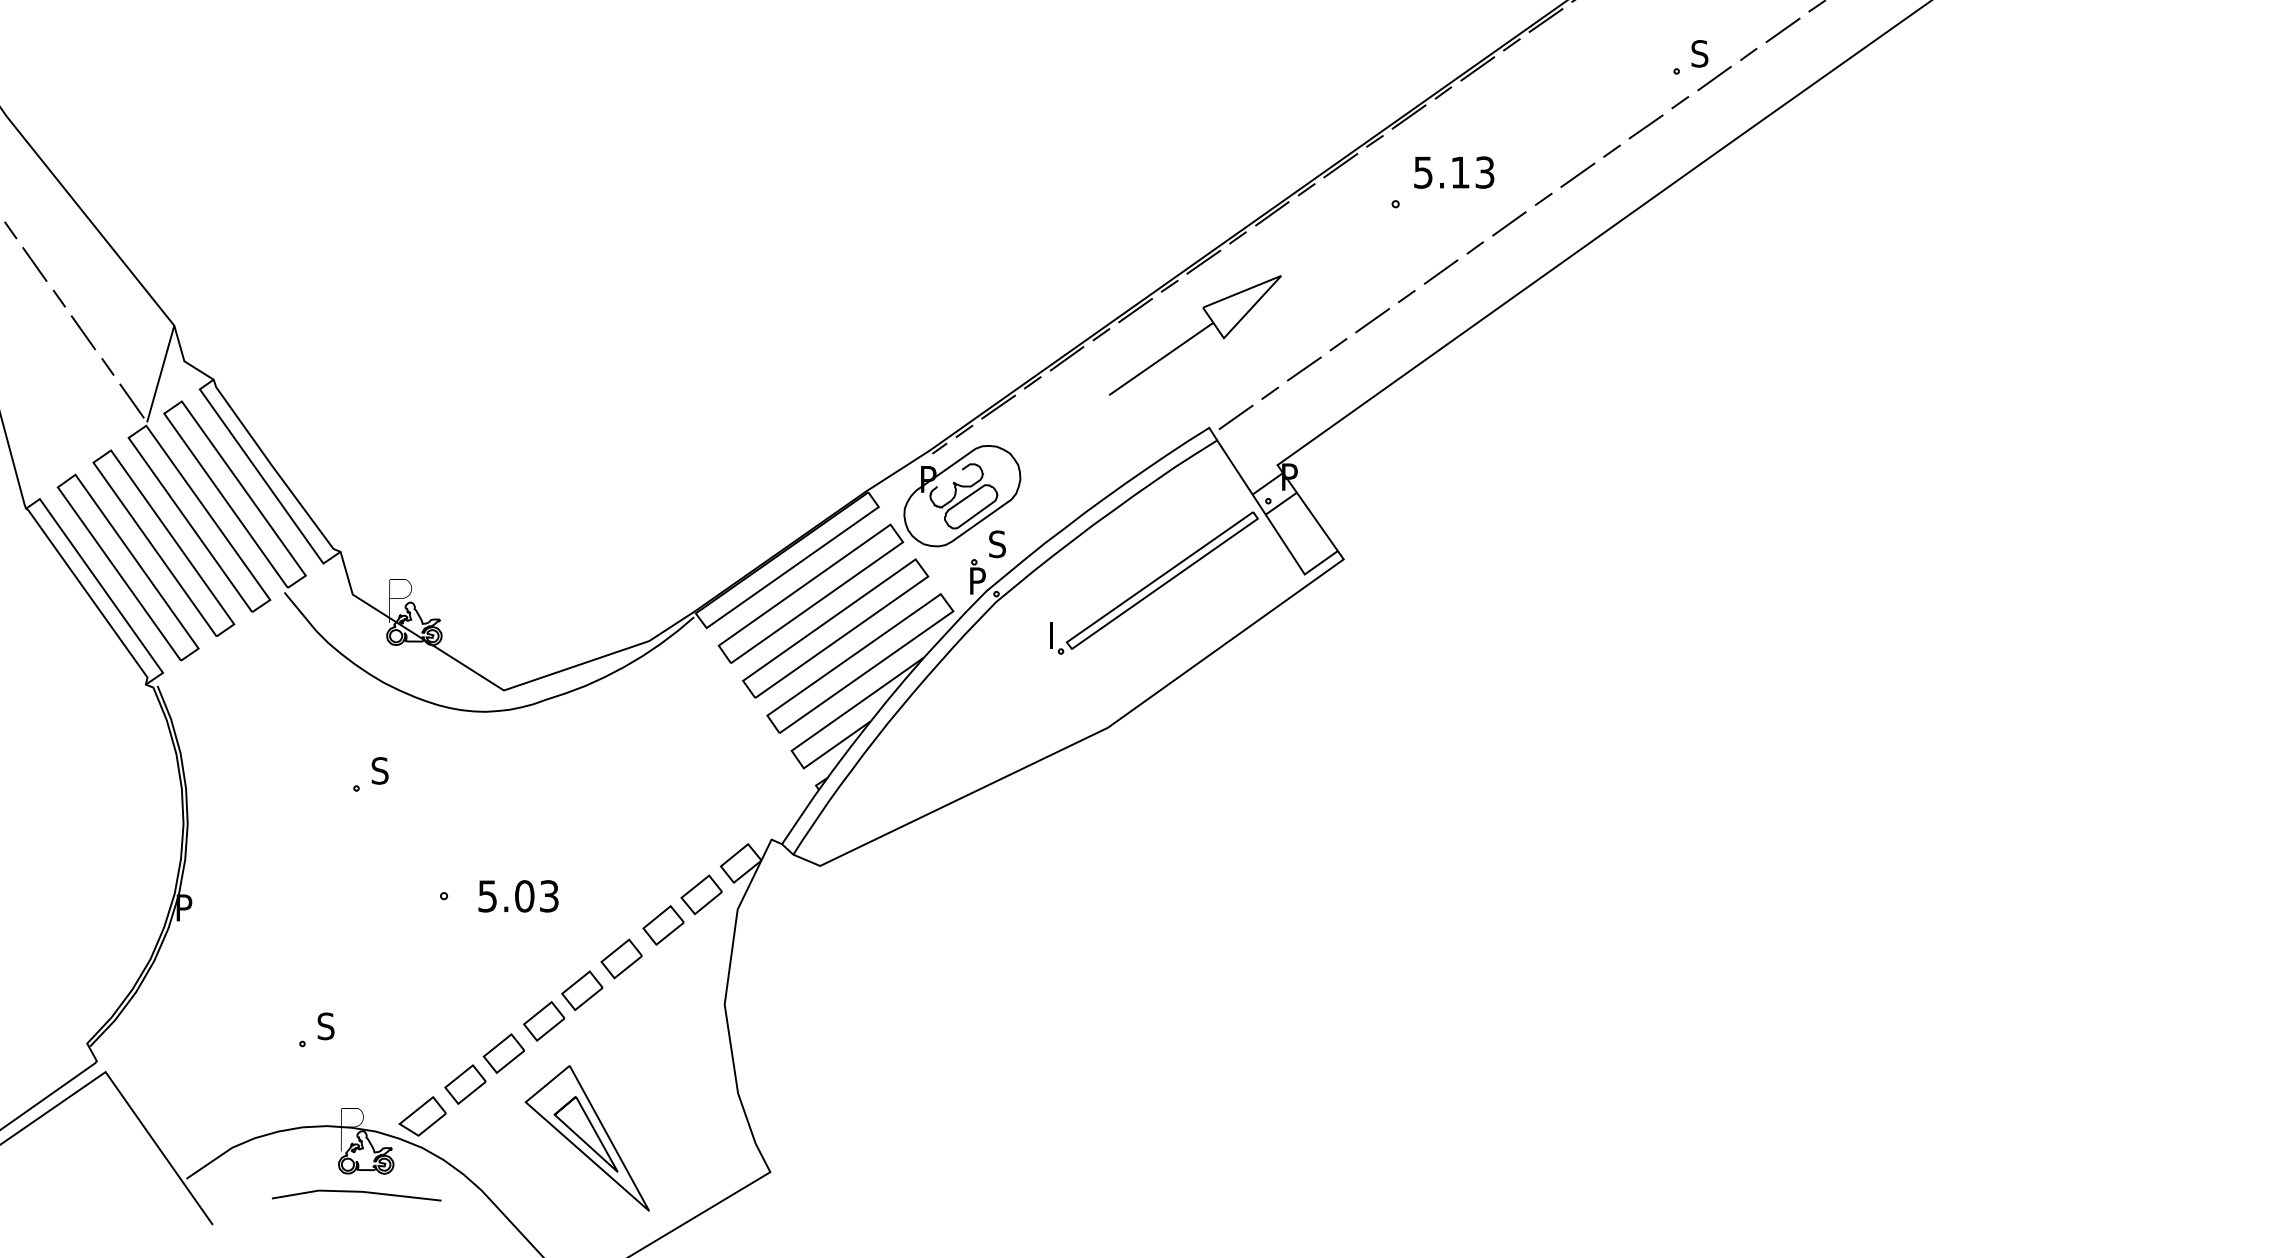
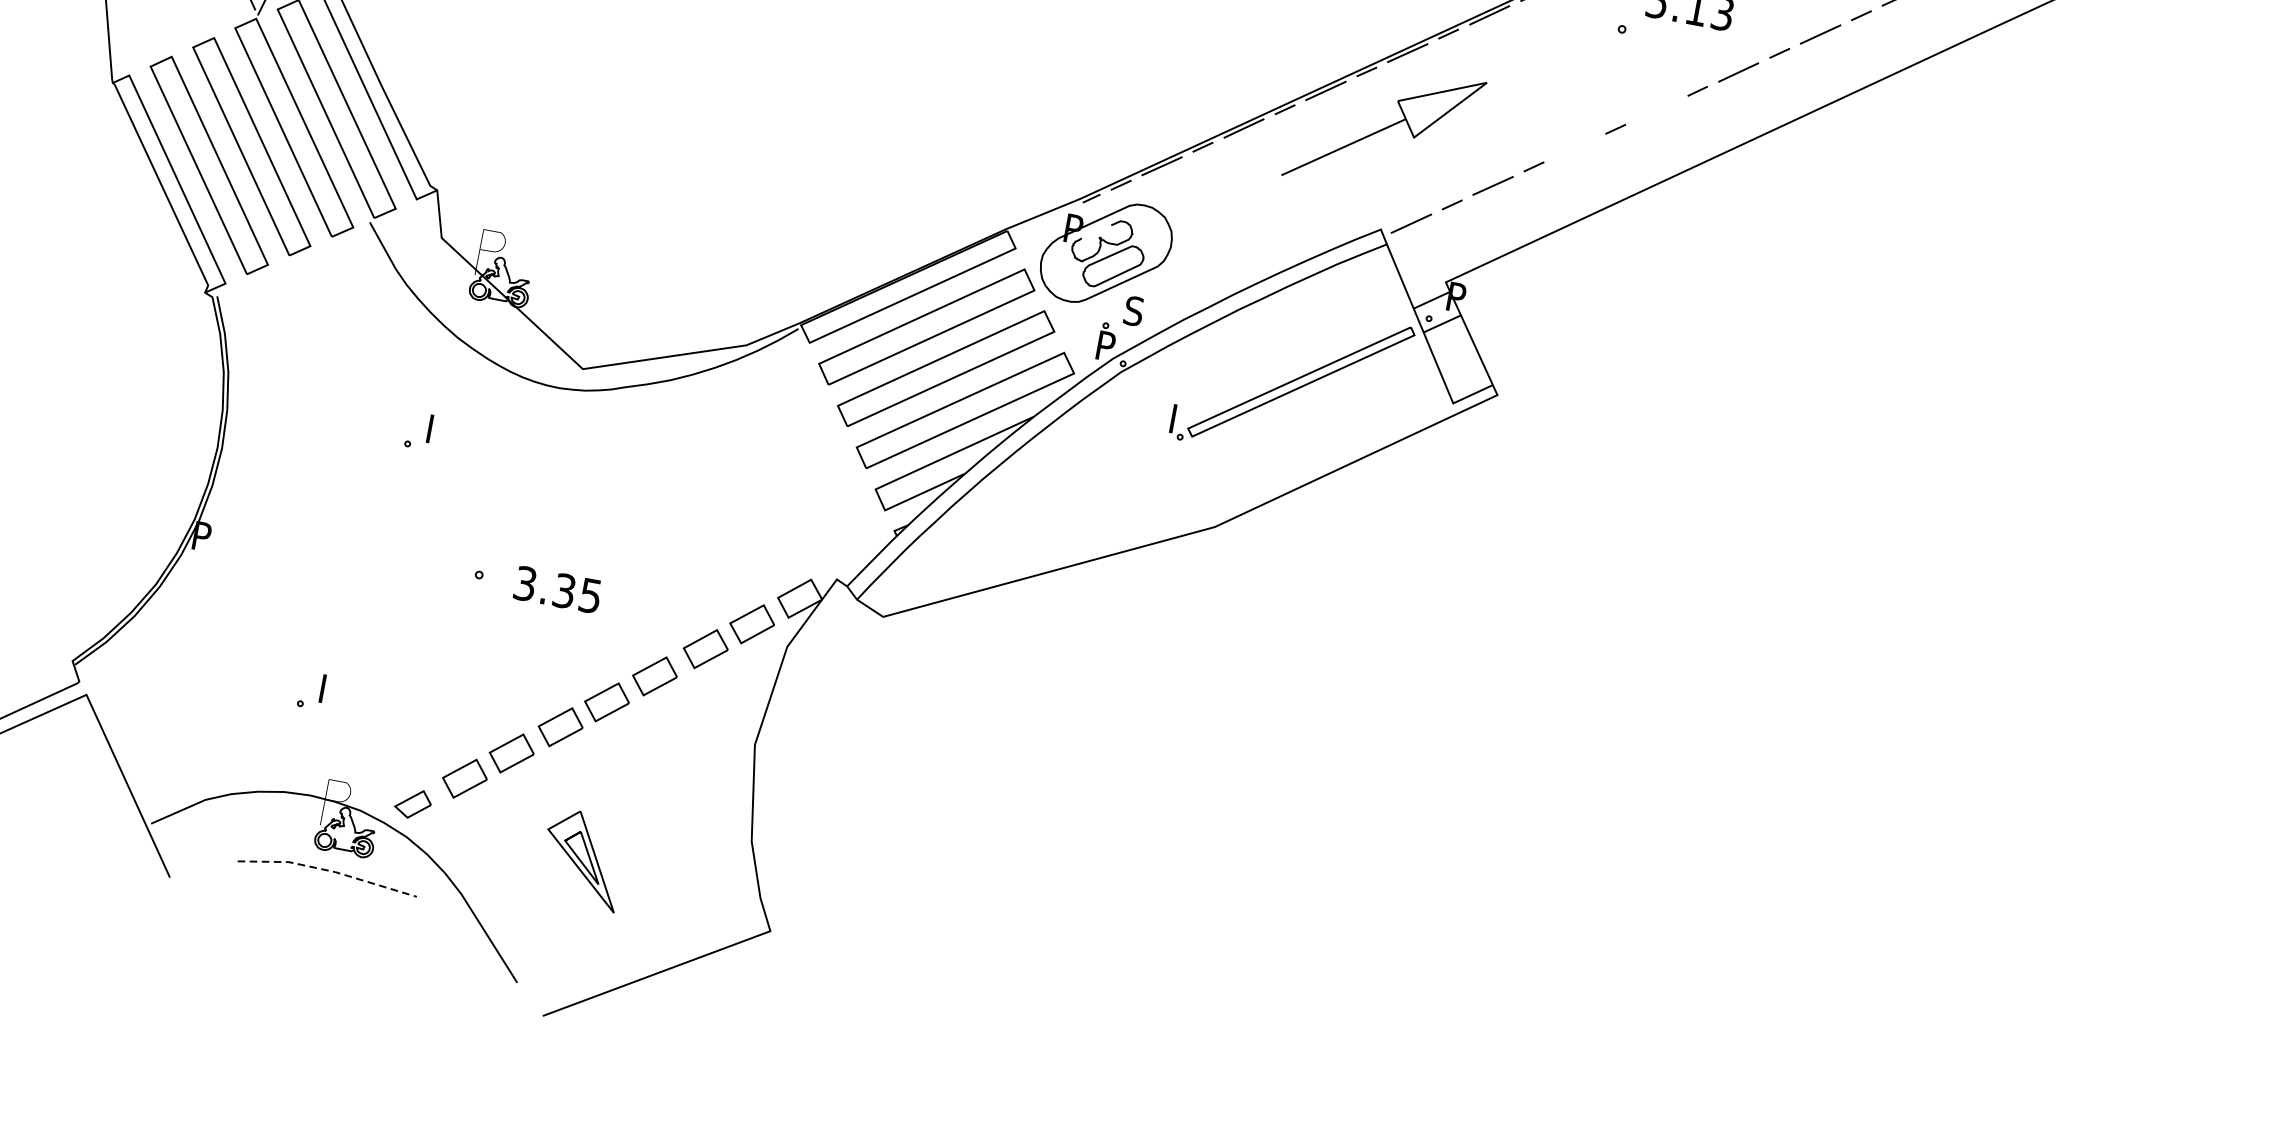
line: (1440, 271) -> (1656, 109), removed
line: (1372, 320) -> (1574, 147), removed
text: (379, 770) -> (435, 429), S -> I
text: (518, 896) -> (557, 590), 5.03 -> 3.35
text: (325, 1026) -> (328, 689), S -> I
part: (422, 1116) -> (413, 804), size x0.7
part: (586, 1138) -> (582, 859), size x0.6
line: (356, 1191) -> (328, 870), solid -> dashed

